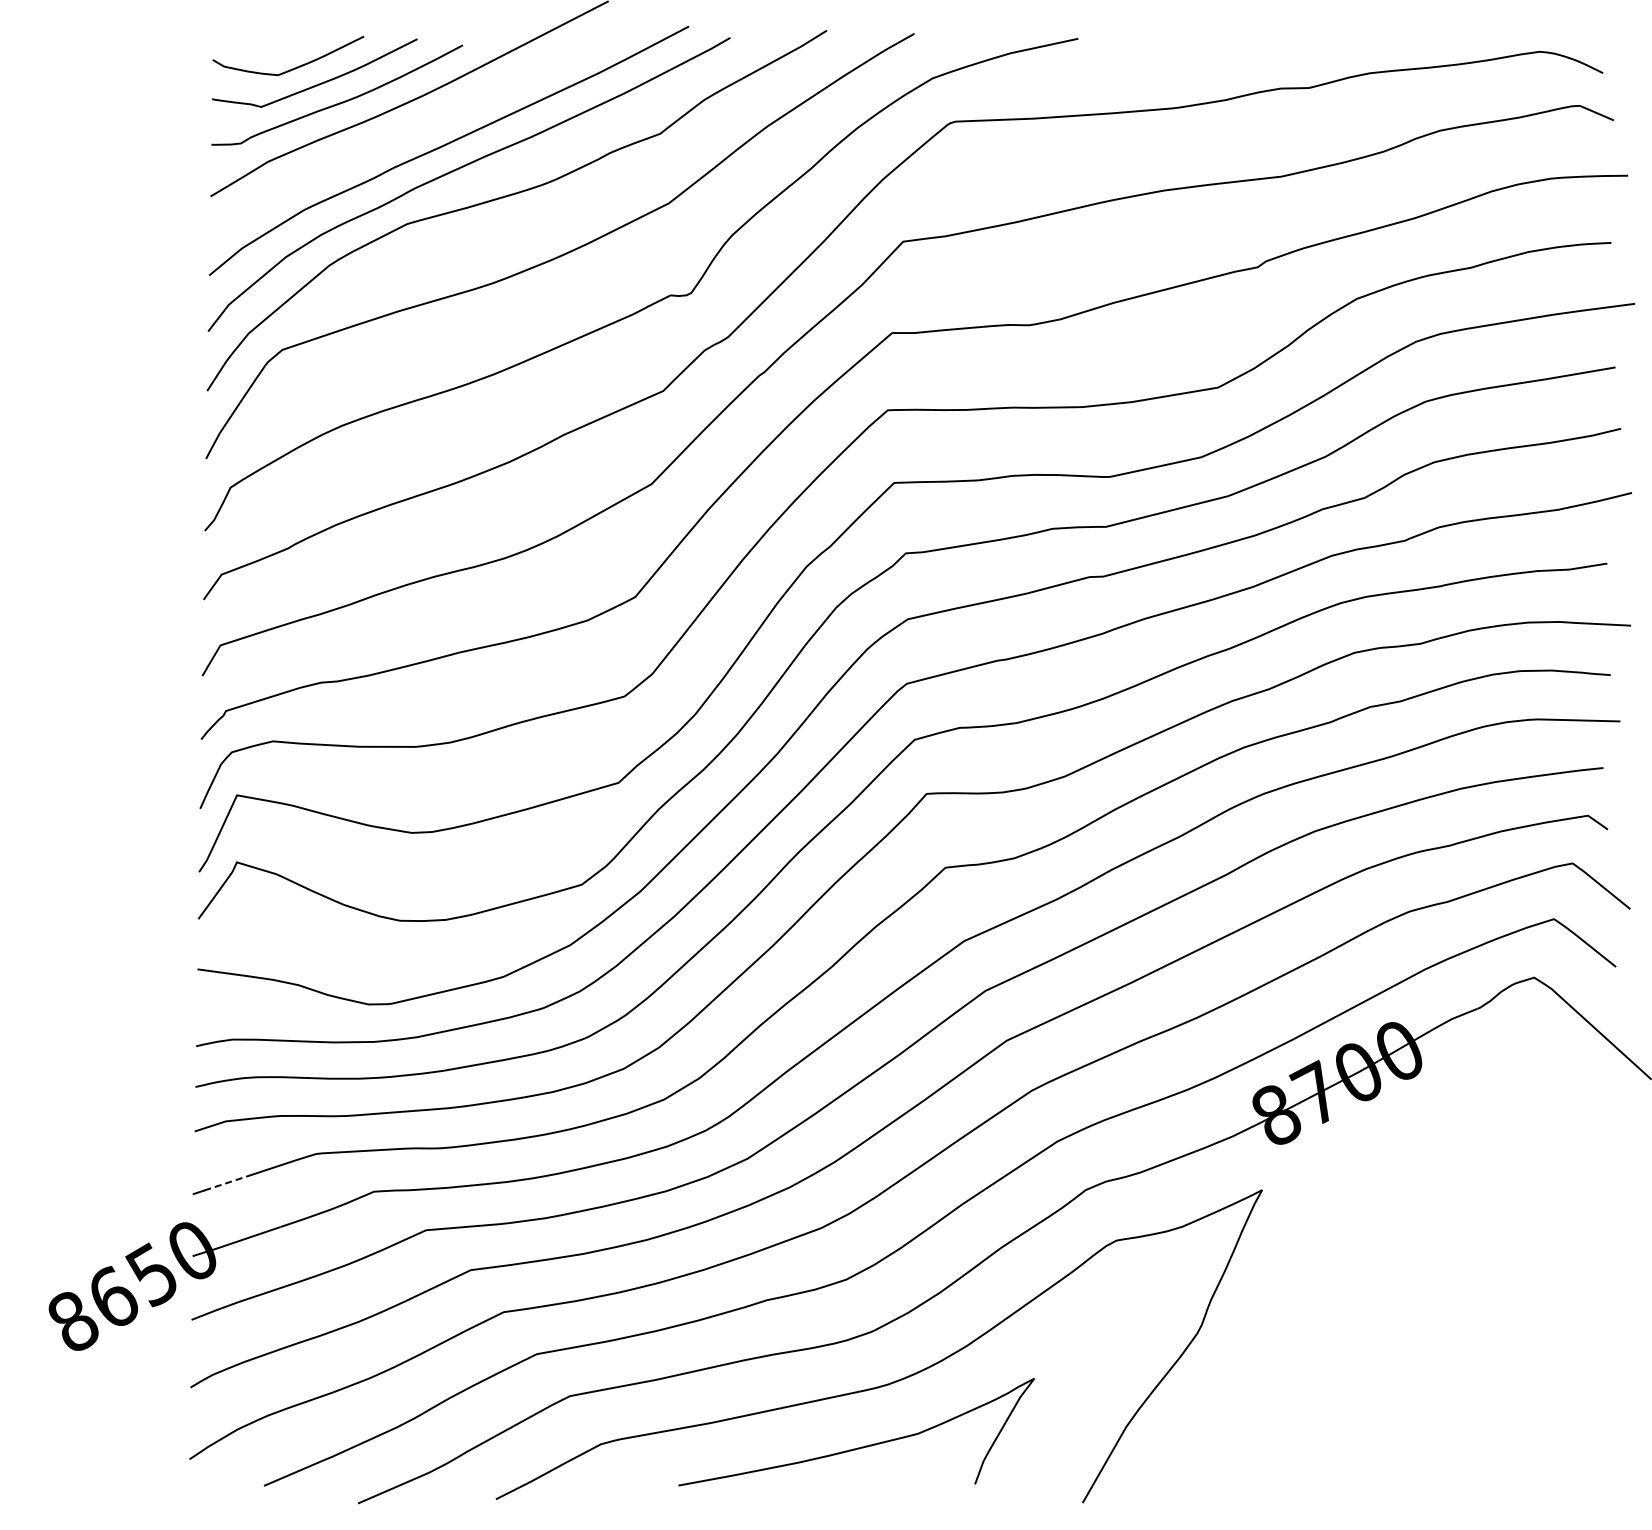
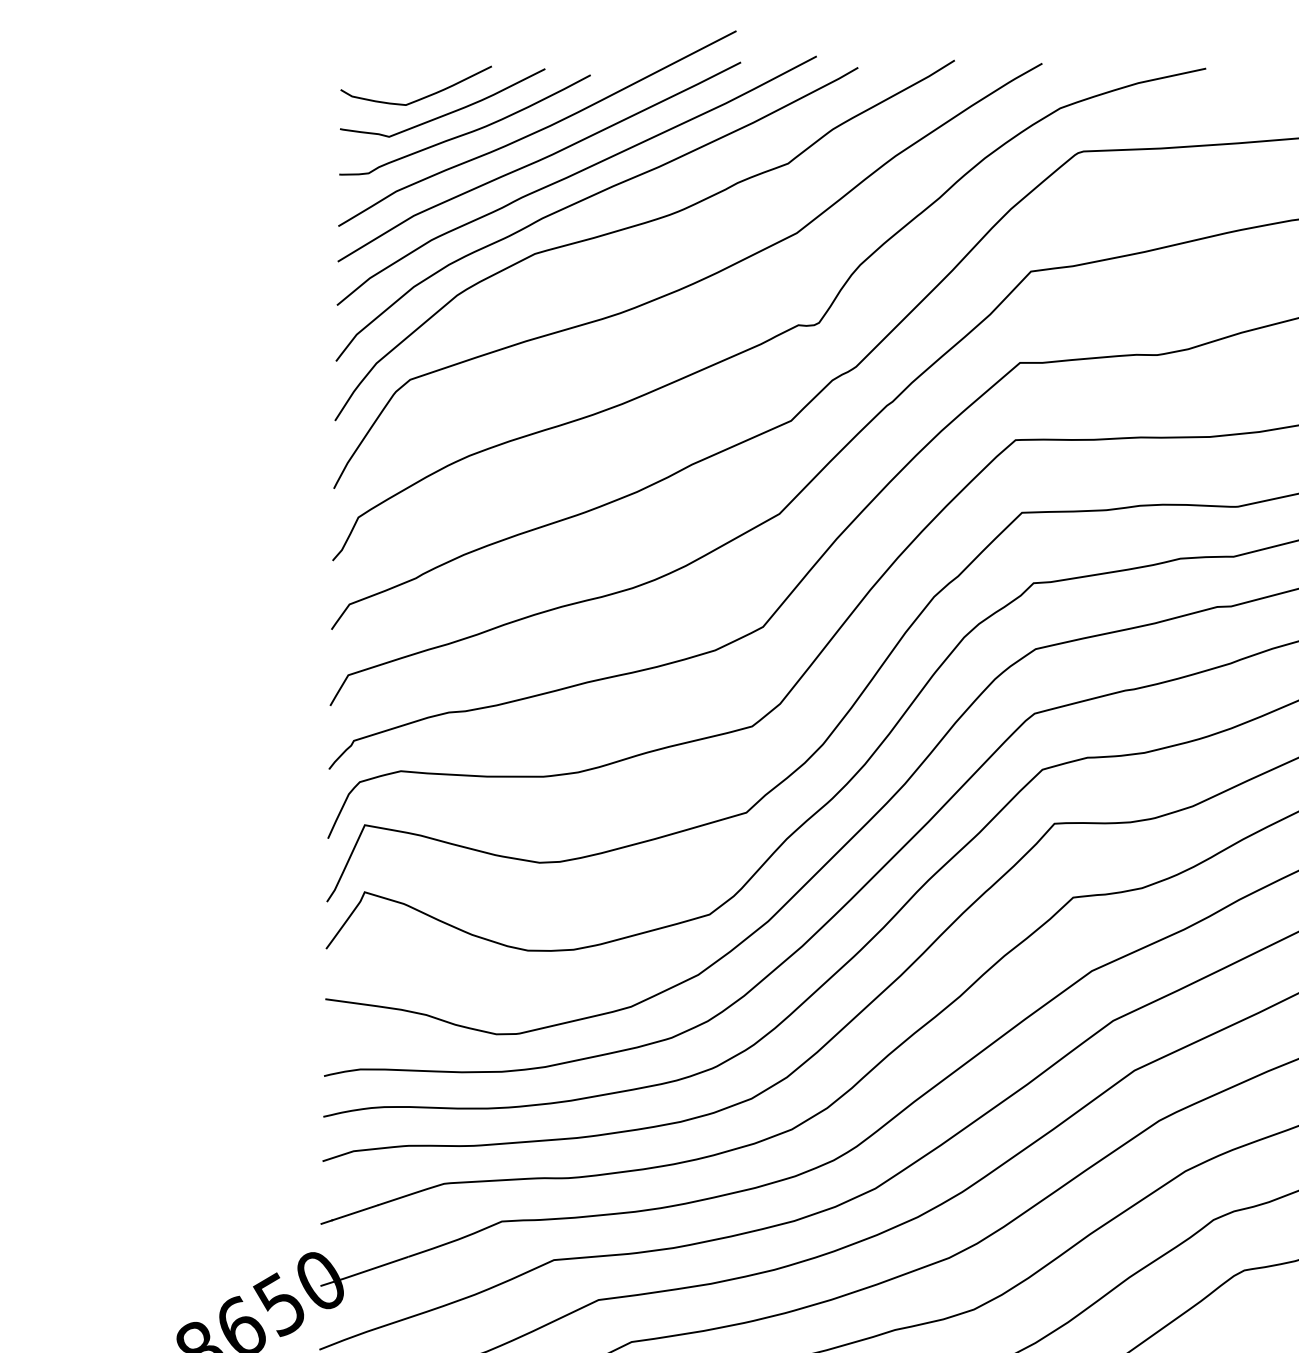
curve: (411, 131) -> (539, 161), added
line: (227, 1182) -> (355, 1212), dashed -> solid

